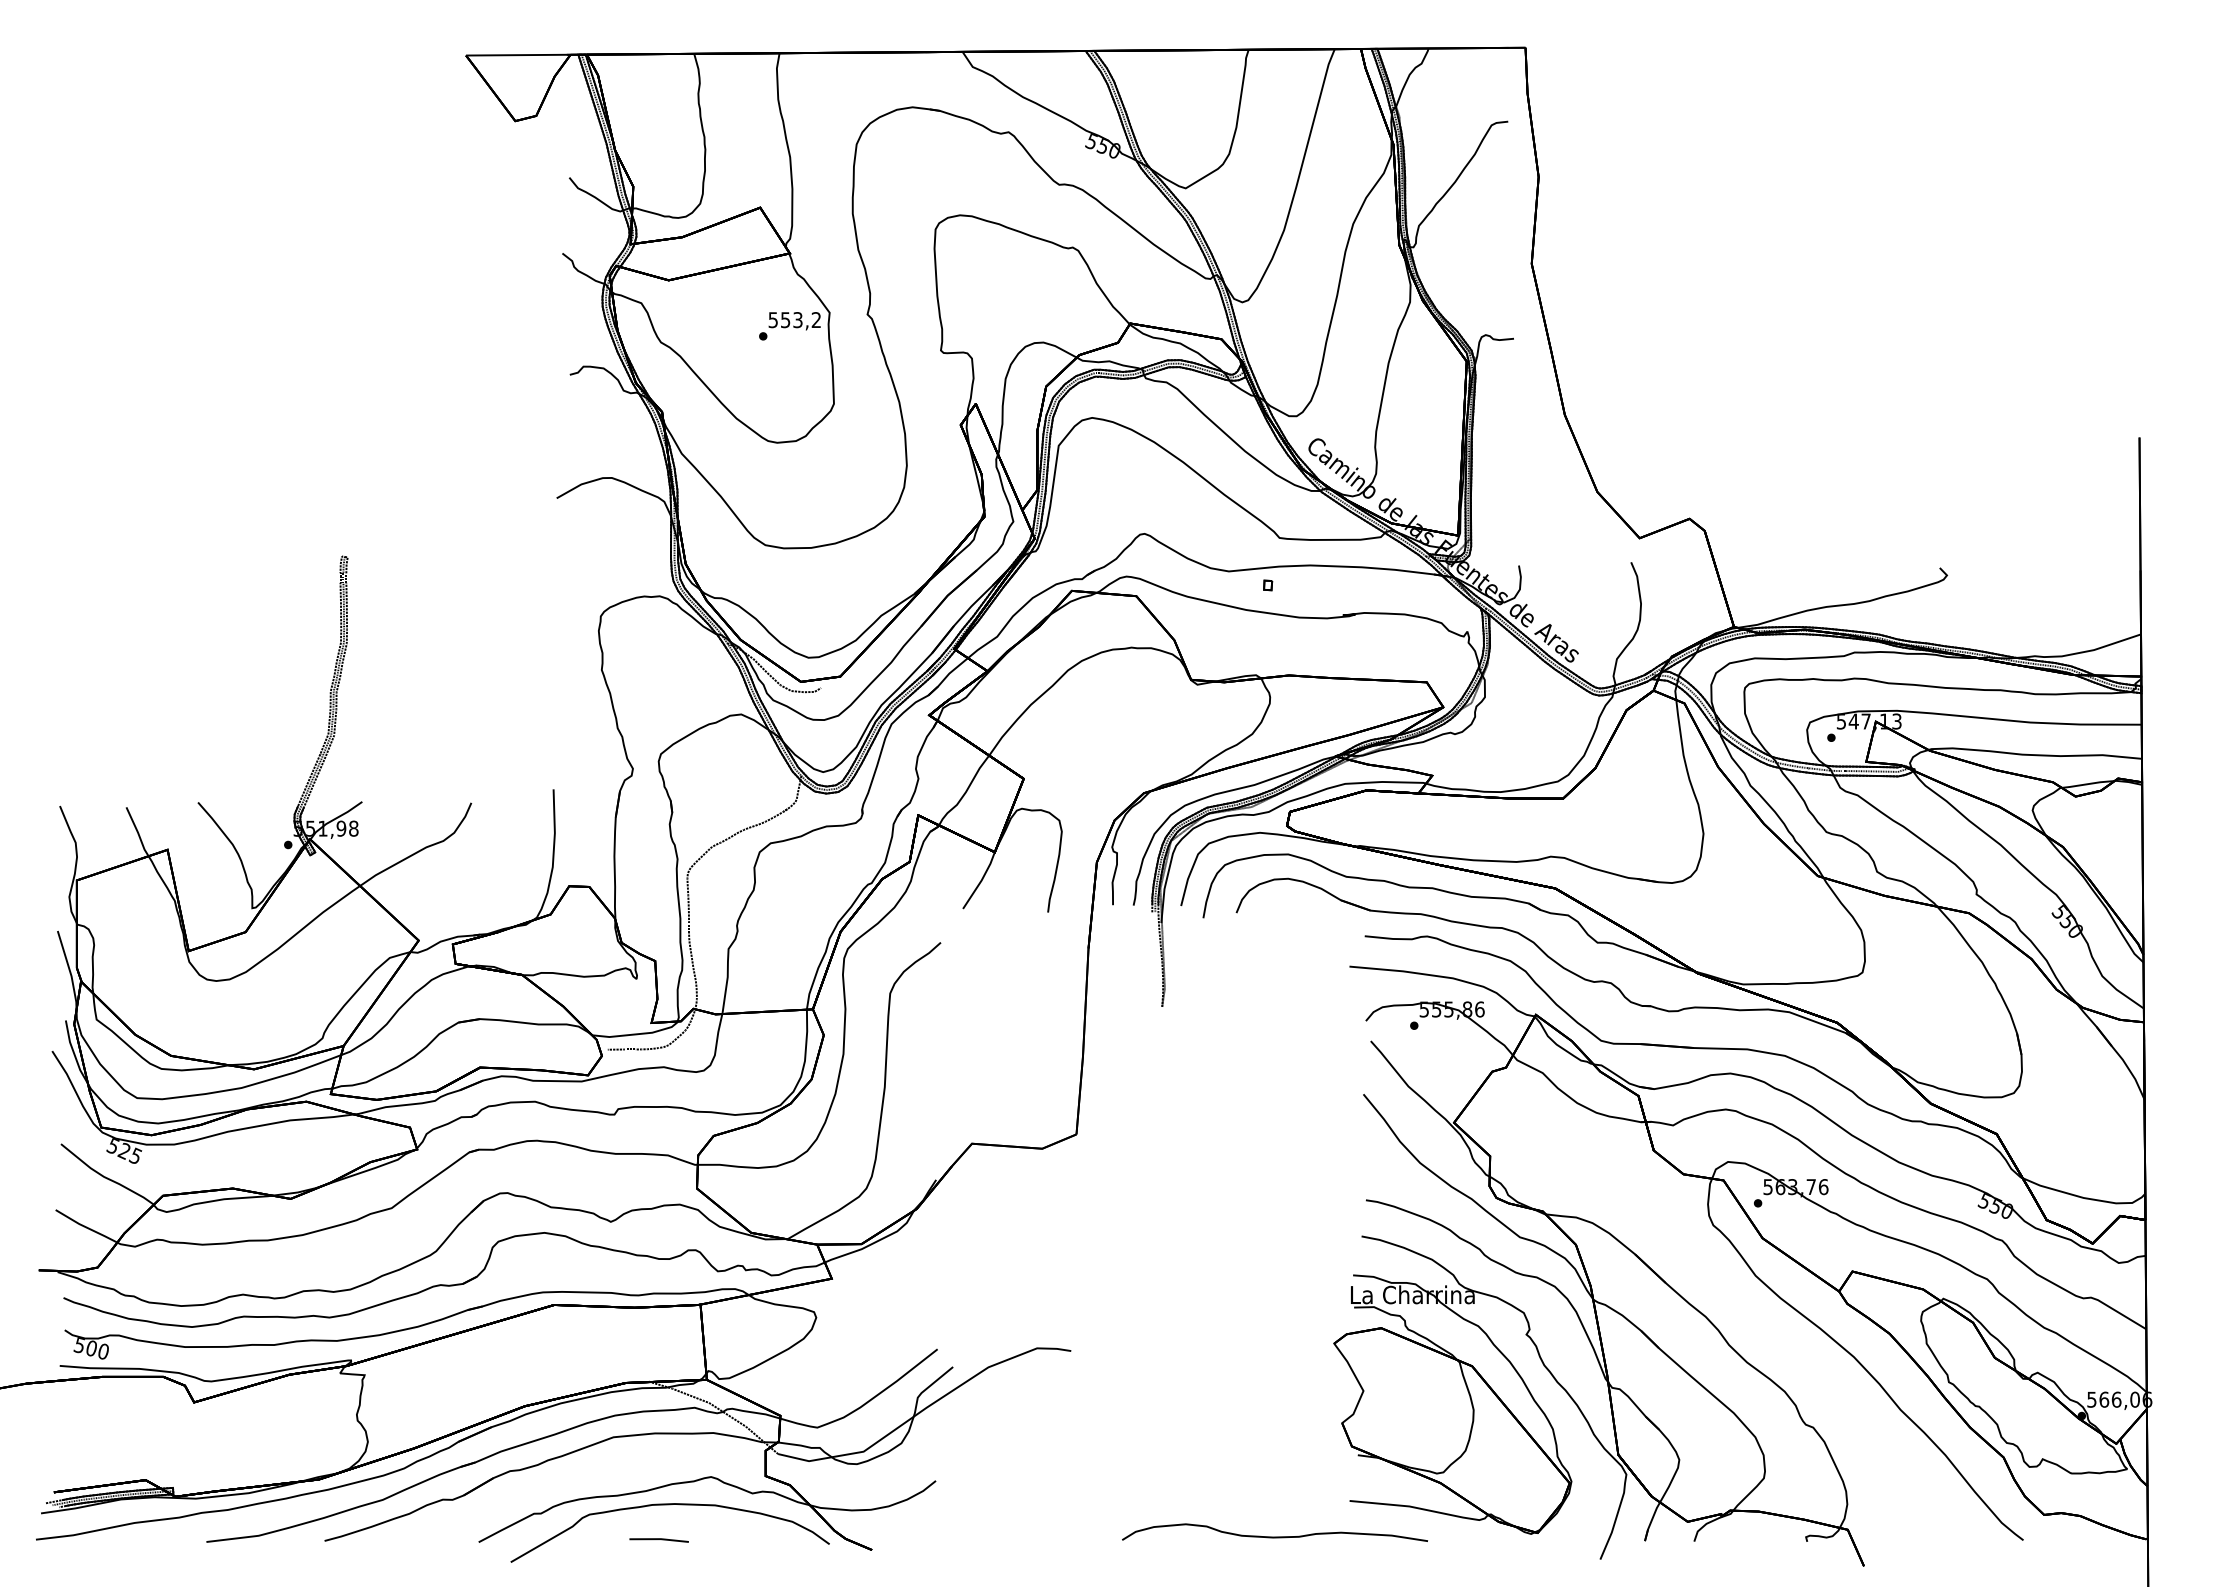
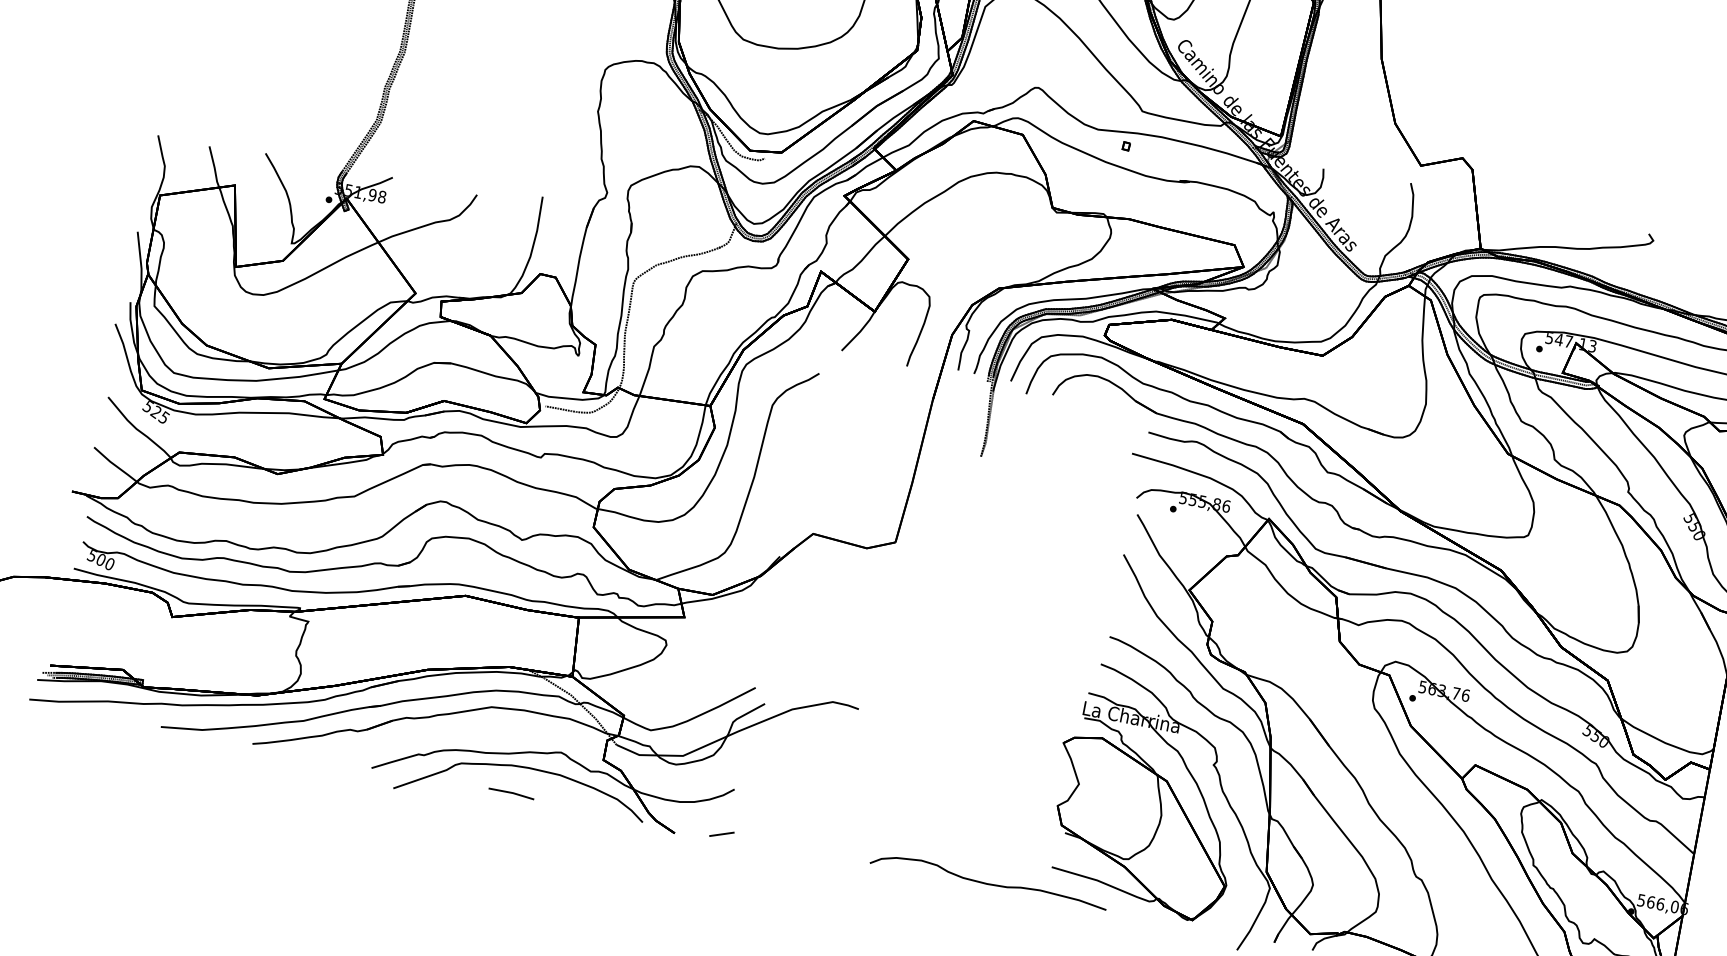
line: (930, 1539) -> (721, 833), added

